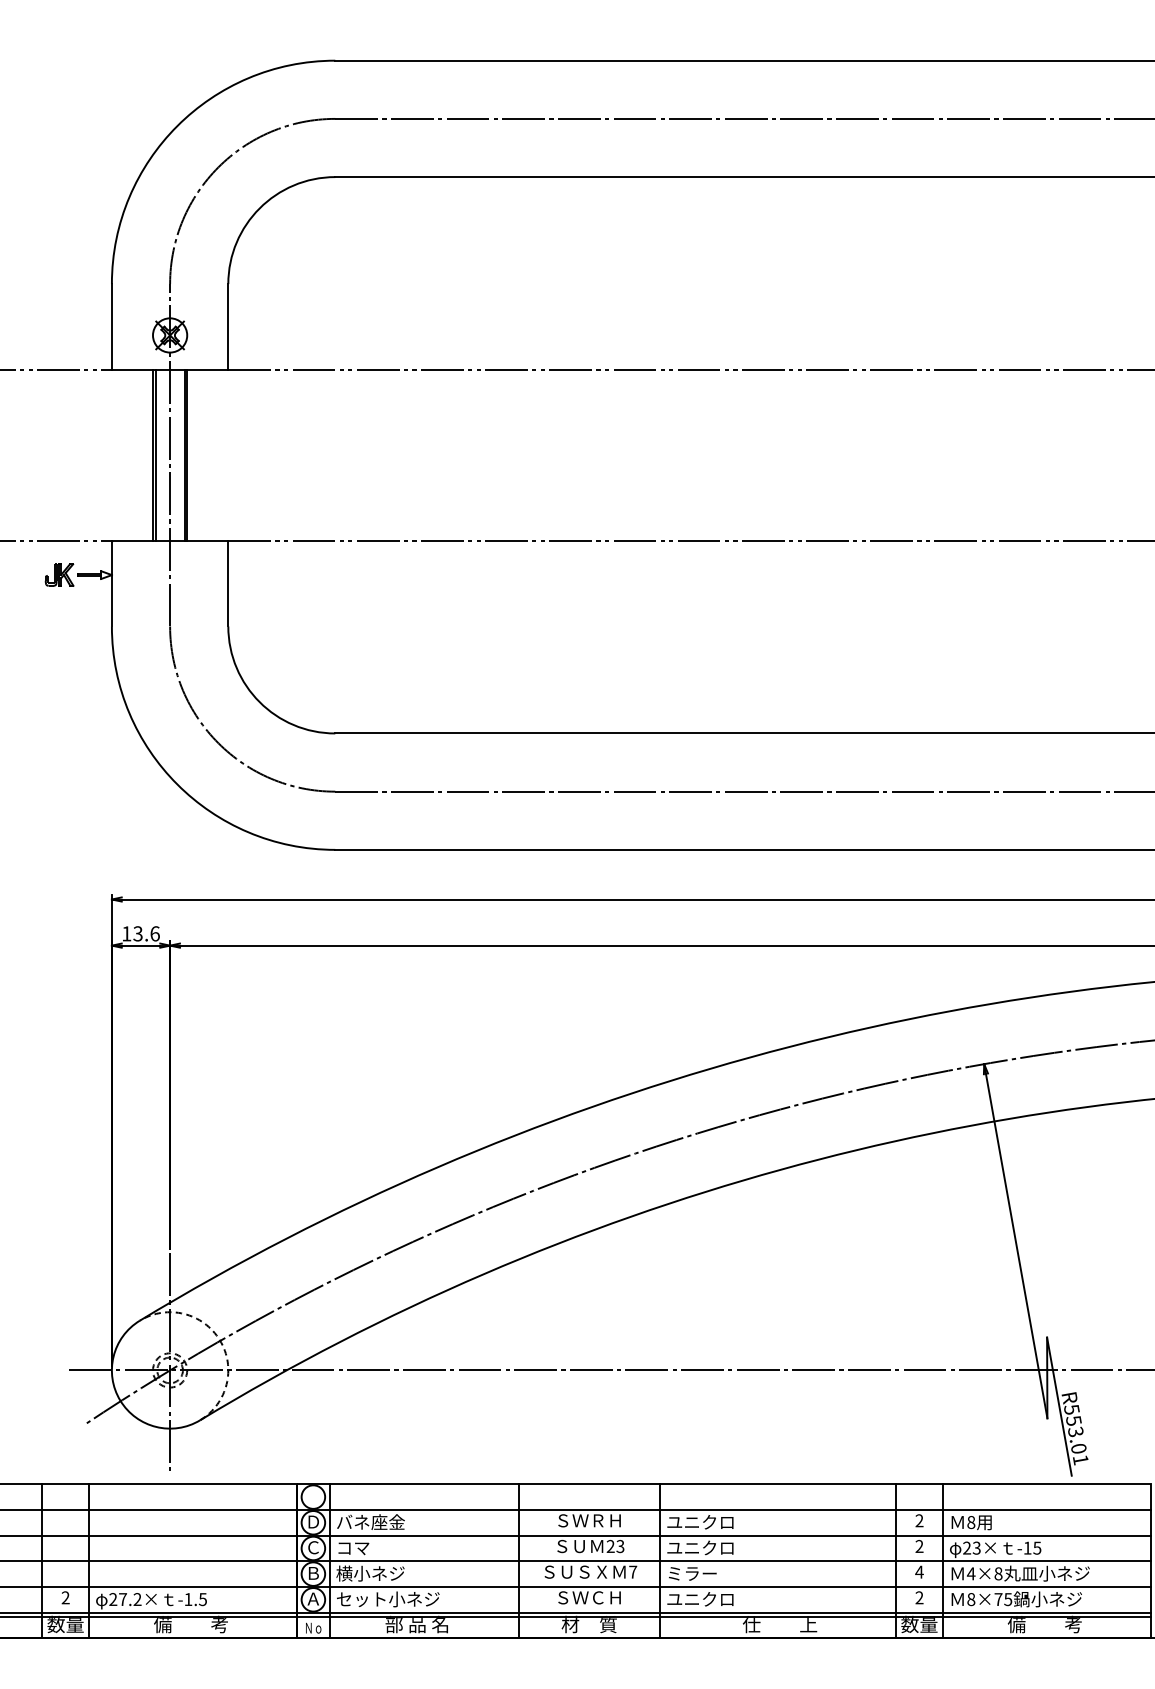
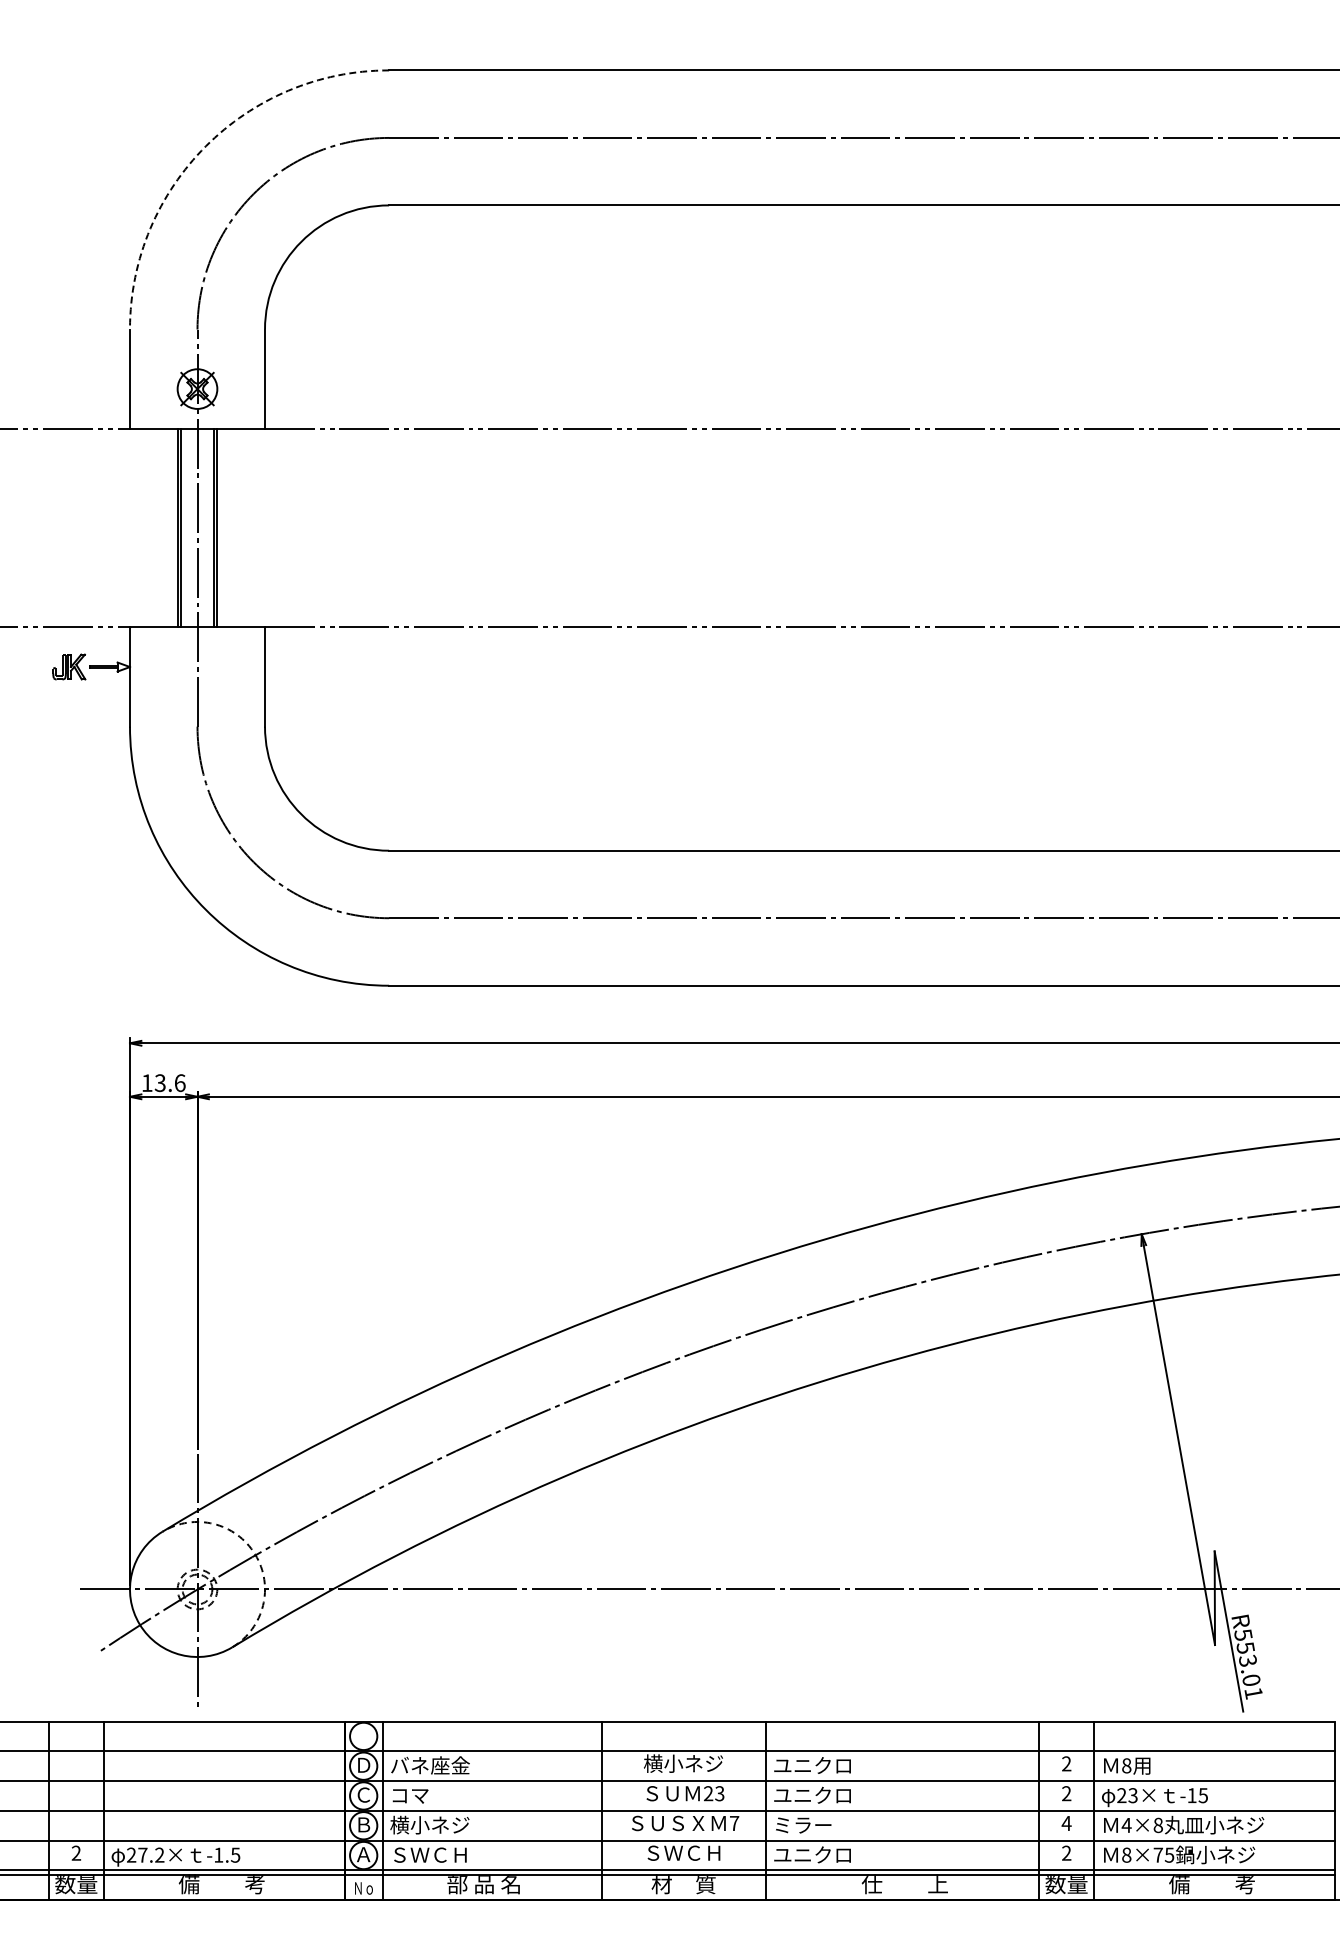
arc: (177, 126) -> (205, 146), solid -> dashed
text: (589, 1520) -> (683, 1763), ＳＷＲＨ -> 横小ネジ
text: (388, 1598) -> (450, 1854), セット小ネジ -> ＳＷＣＨ

